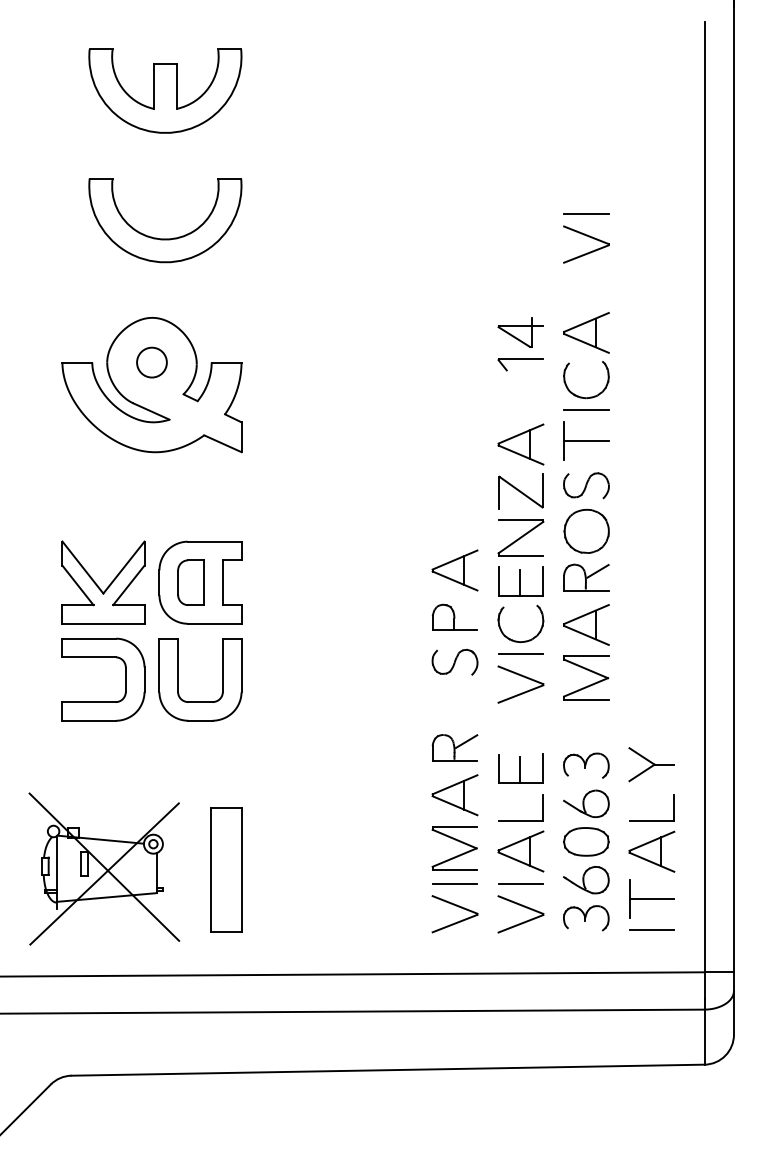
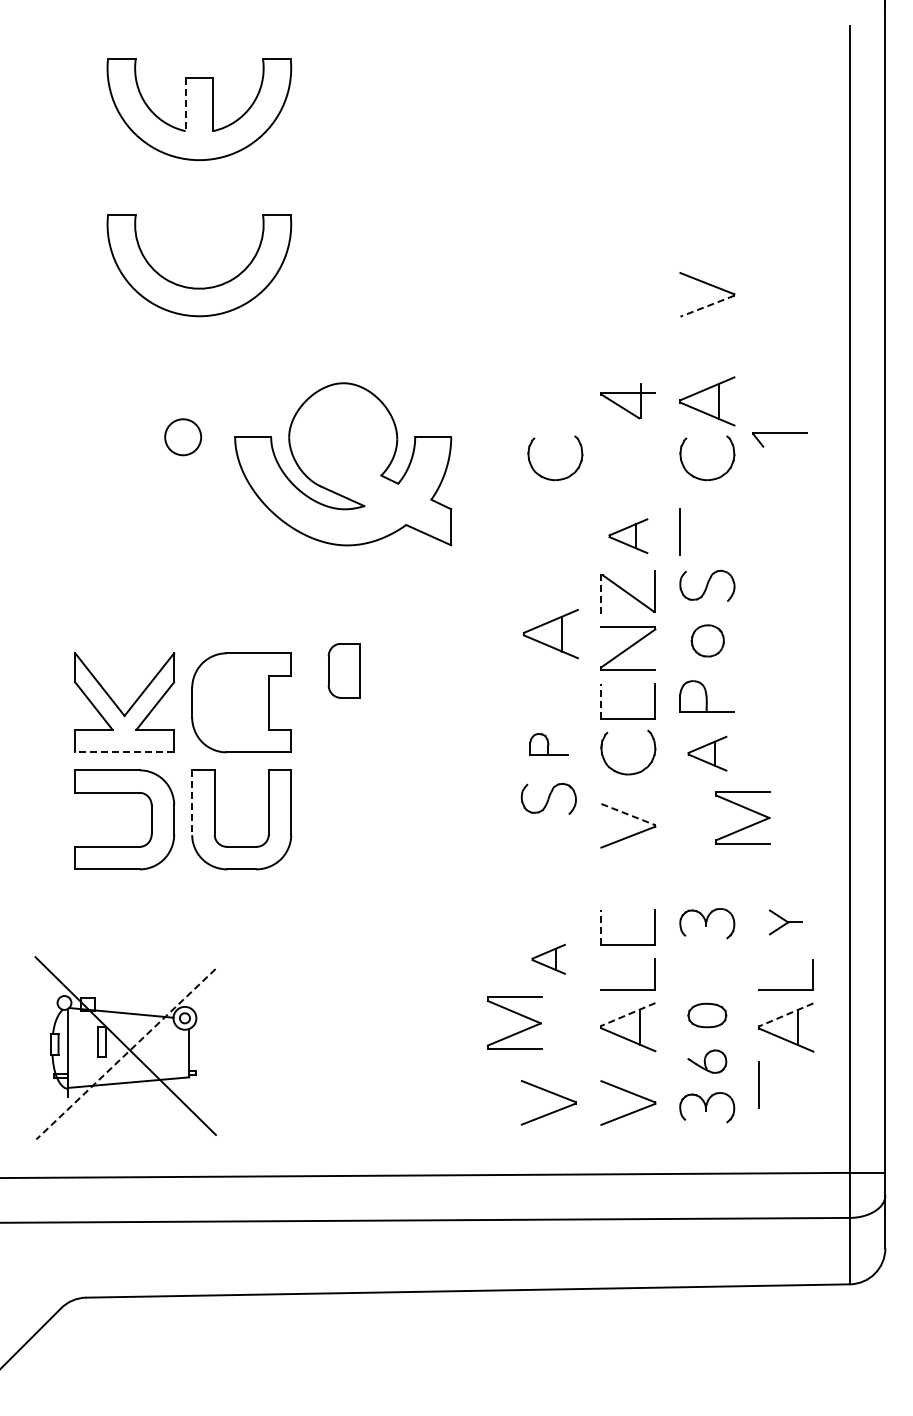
line: (153, 86) -> (185, 104), solid -> dashed
line: (586, 214) -> (707, 258), removed
line: (586, 254) -> (707, 306), solid -> dashed
part: (520, 364) -> (779, 439), moved
part: (152, 385) -> (343, 464), moved
part: (463, 396) -> (559, 478), added
line: (586, 410) -> (707, 494), removed
line: (586, 440) -> (707, 531), removed
part: (521, 444) -> (628, 536), size x0.7
line: (498, 492) -> (601, 594), solid -> dashed
part: (586, 531) -> (707, 640), size x0.6
part: (454, 570) -> (550, 634), moved
line: (598, 570) -> (721, 688), removed
line: (498, 581) -> (601, 701), solid -> dashed
part: (190, 582) -> (343, 670), moved
line: (520, 582) -> (627, 702), removed
part: (454, 617) -> (548, 744), size x0.7
line: (103, 623) -> (124, 752), solid -> dashed
part: (586, 624) -> (707, 753), size x0.7
line: (521, 654) -> (628, 789), removed
line: (159, 666) -> (192, 803), solid -> dashed
part: (589, 671) -> (746, 809), moved
line: (521, 675) -> (628, 814), solid -> dashed
part: (454, 747) -> (548, 901), removed
part: (651, 764) -> (785, 922), size x0.6
line: (498, 768) -> (601, 926), solid -> dashed
line: (520, 769) -> (627, 928), removed
part: (454, 795) -> (548, 959), size x0.6
part: (586, 803) -> (707, 969), removed
part: (456, 841) -> (516, 1014), moved
line: (520, 841) -> (627, 1014), solid -> dashed
part: (586, 841) -> (707, 1015), size x0.7
line: (651, 841) -> (785, 1015), solid -> dashed
part: (226, 870) -> (272, 1049), removed
line: (104, 874) -> (126, 1054), solid -> dashed
part: (586, 879) -> (707, 1061), size x0.7
line: (454, 884) -> (548, 1066), removed
line: (521, 884) -> (628, 1066), removed
line: (652, 899) -> (786, 1084), removed
line: (652, 929) -> (786, 1121), removed

